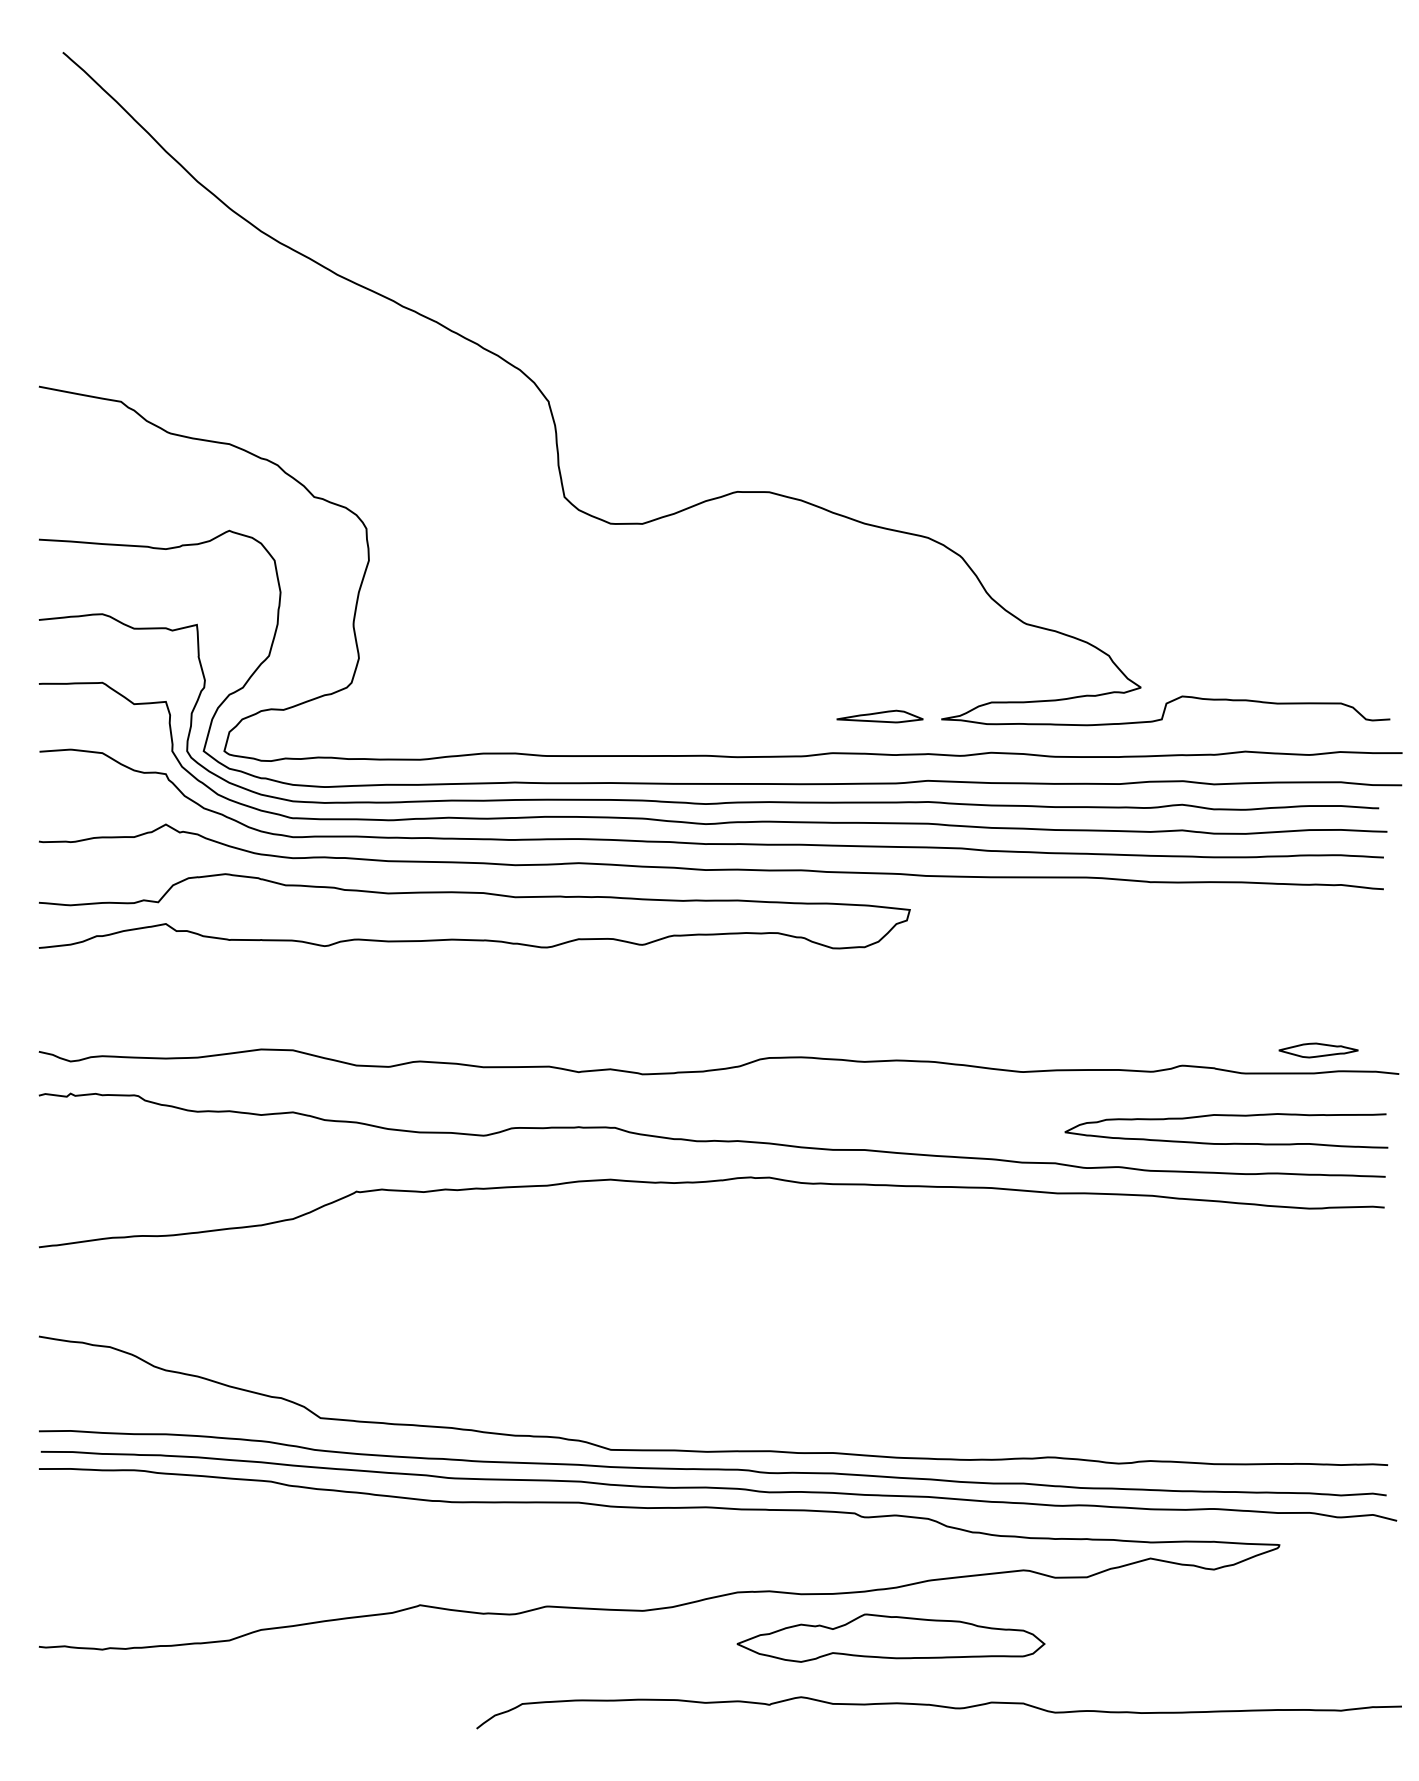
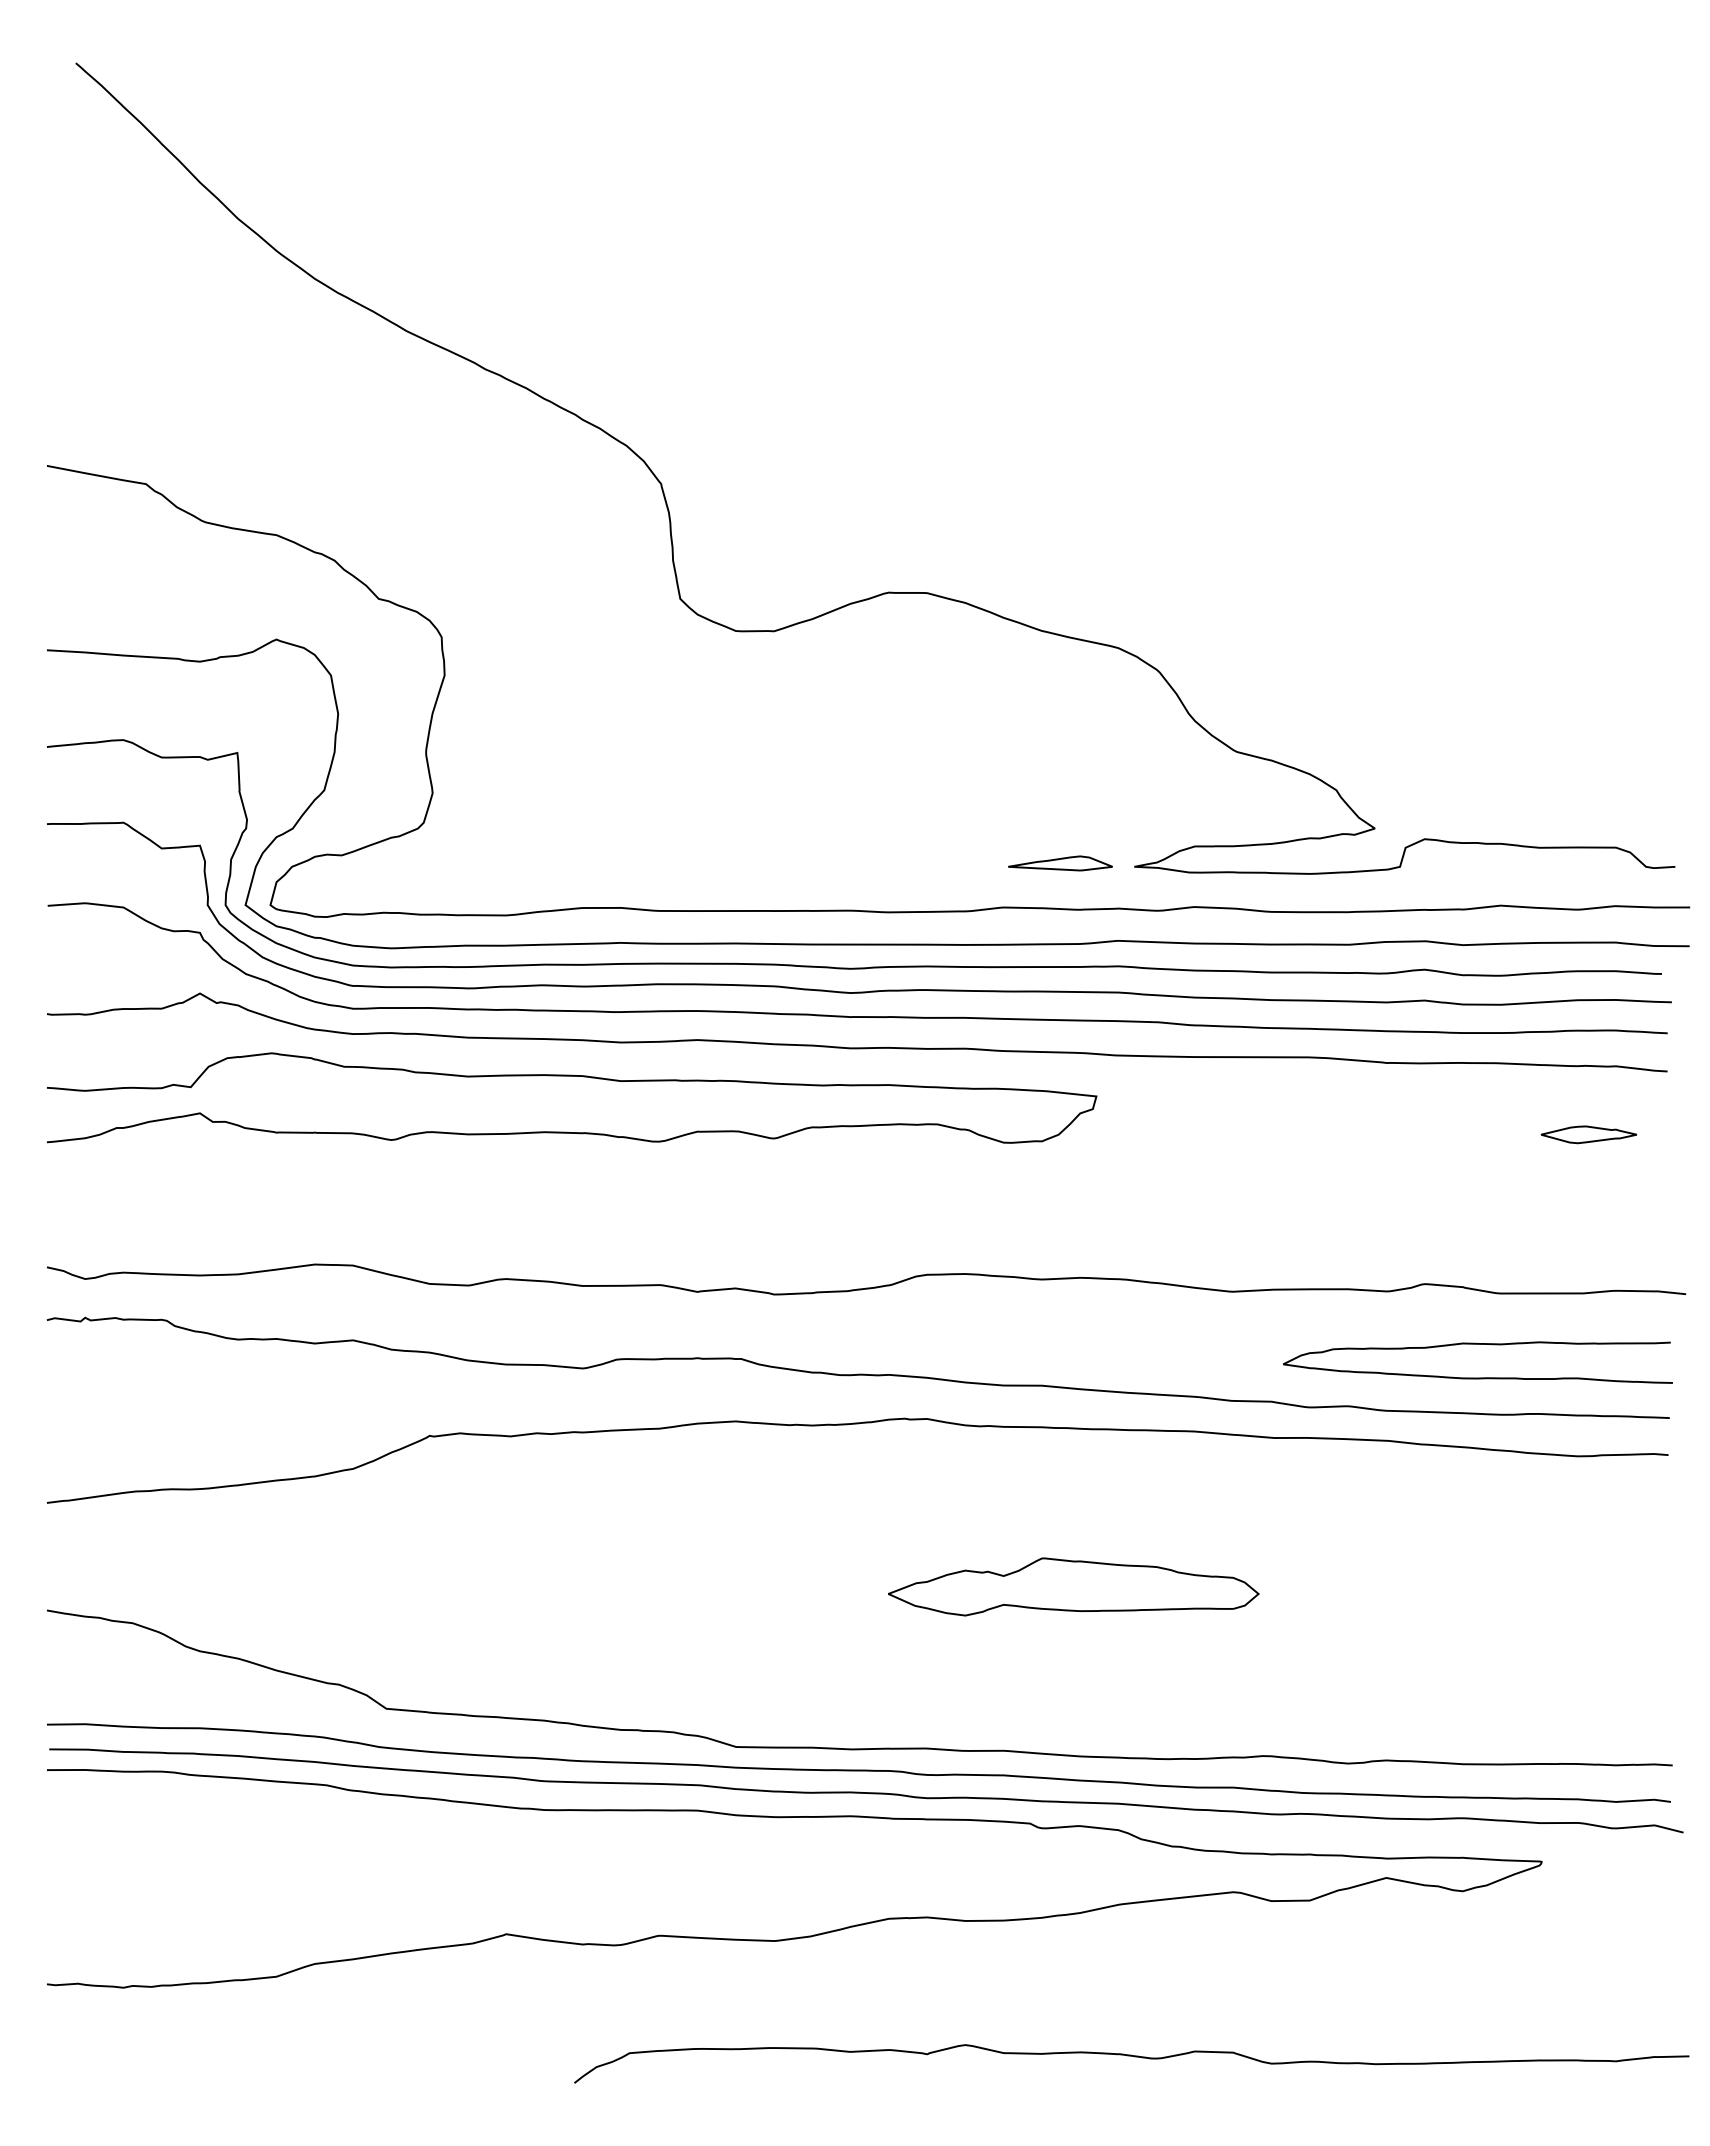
part: (1318, 1050) -> (1588, 1134), moved
part: (890, 1637) -> (1073, 1586), moved

